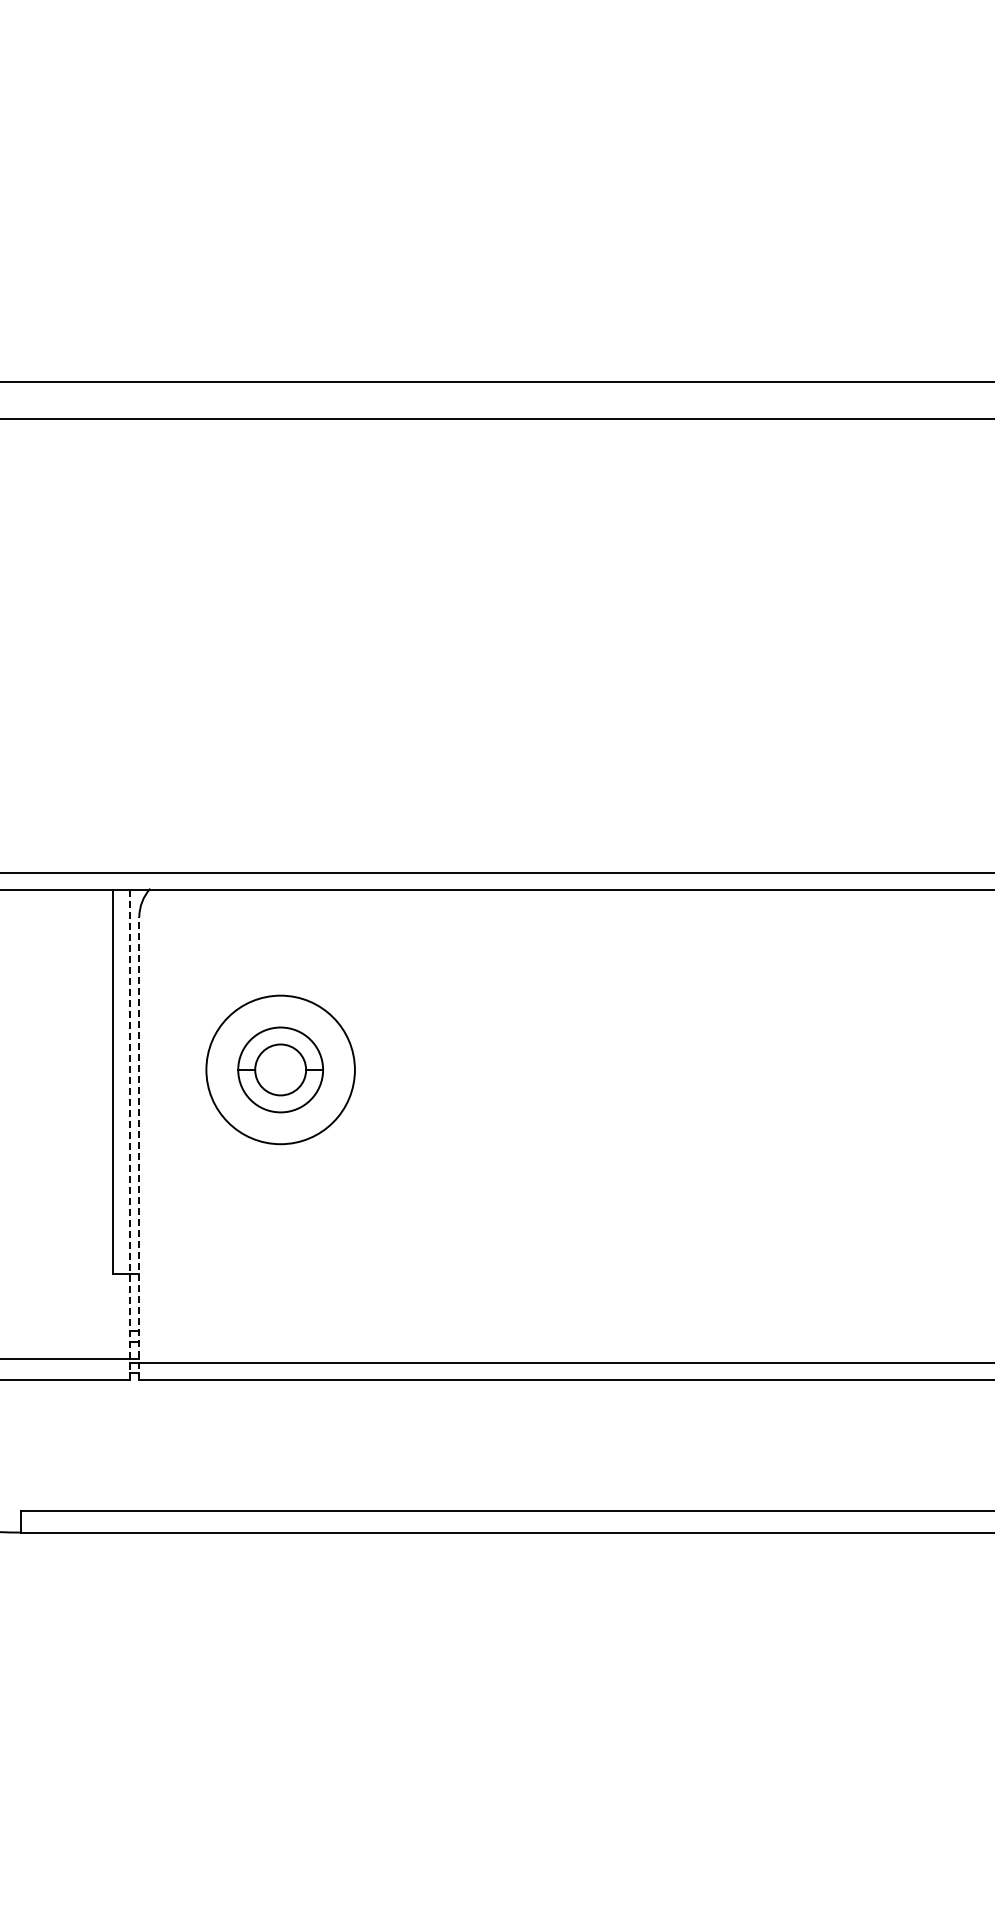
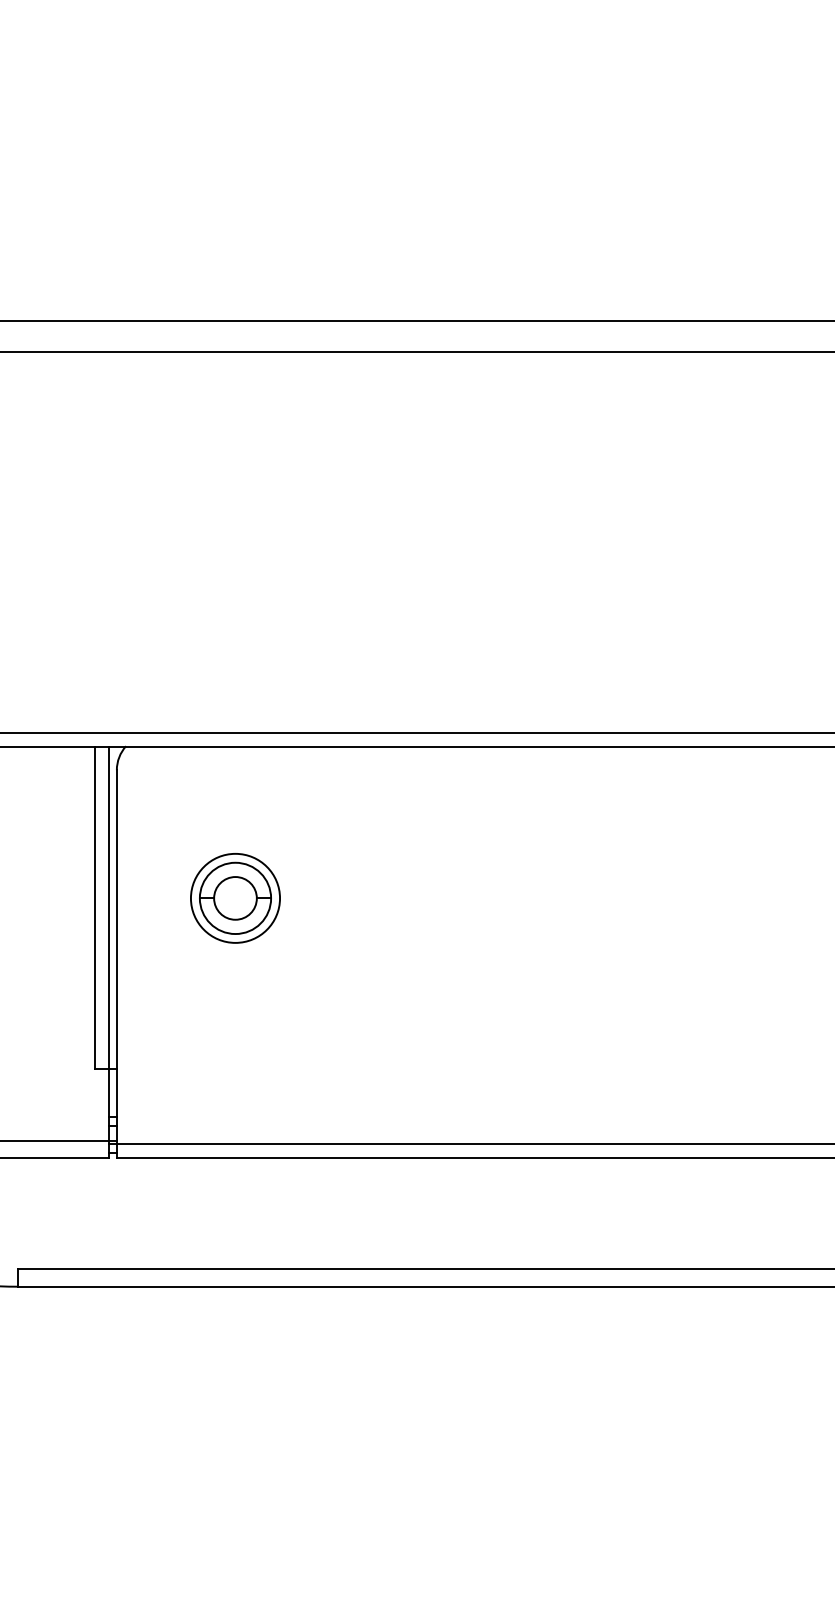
circle: (280, 1069) -> (235, 898), size x0.71
line: (130, 1135) -> (109, 953), dashed -> solid
line: (139, 1147) -> (116, 963), dashed -> solid

